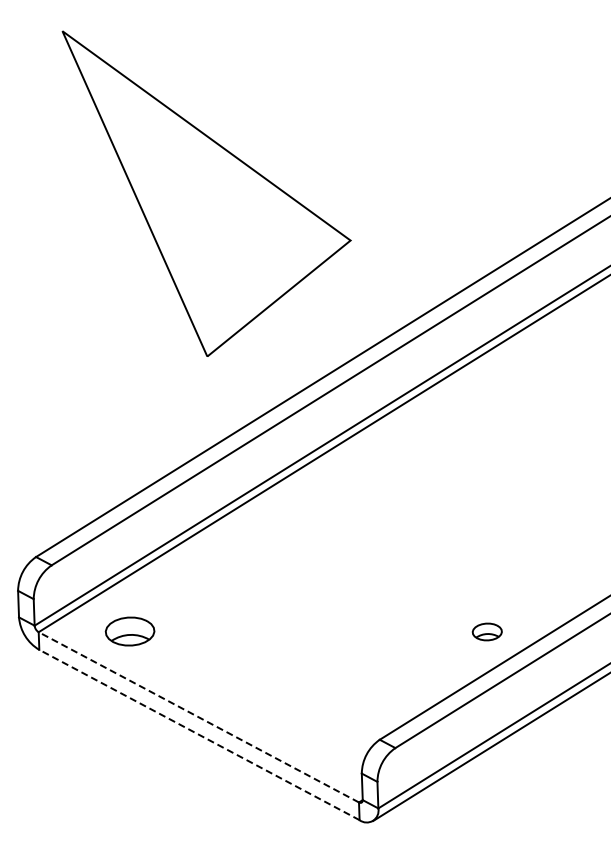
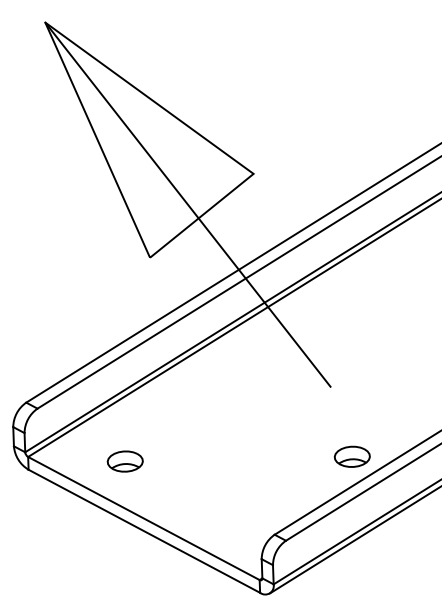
line: (259, 283) -> (187, 204), added
part: (129, 631) -> (124, 461), moved
part: (487, 631) -> (352, 456), size x1.67
line: (198, 717) -> (143, 518), dashed -> solid
line: (199, 734) -> (144, 530), dashed -> solid

